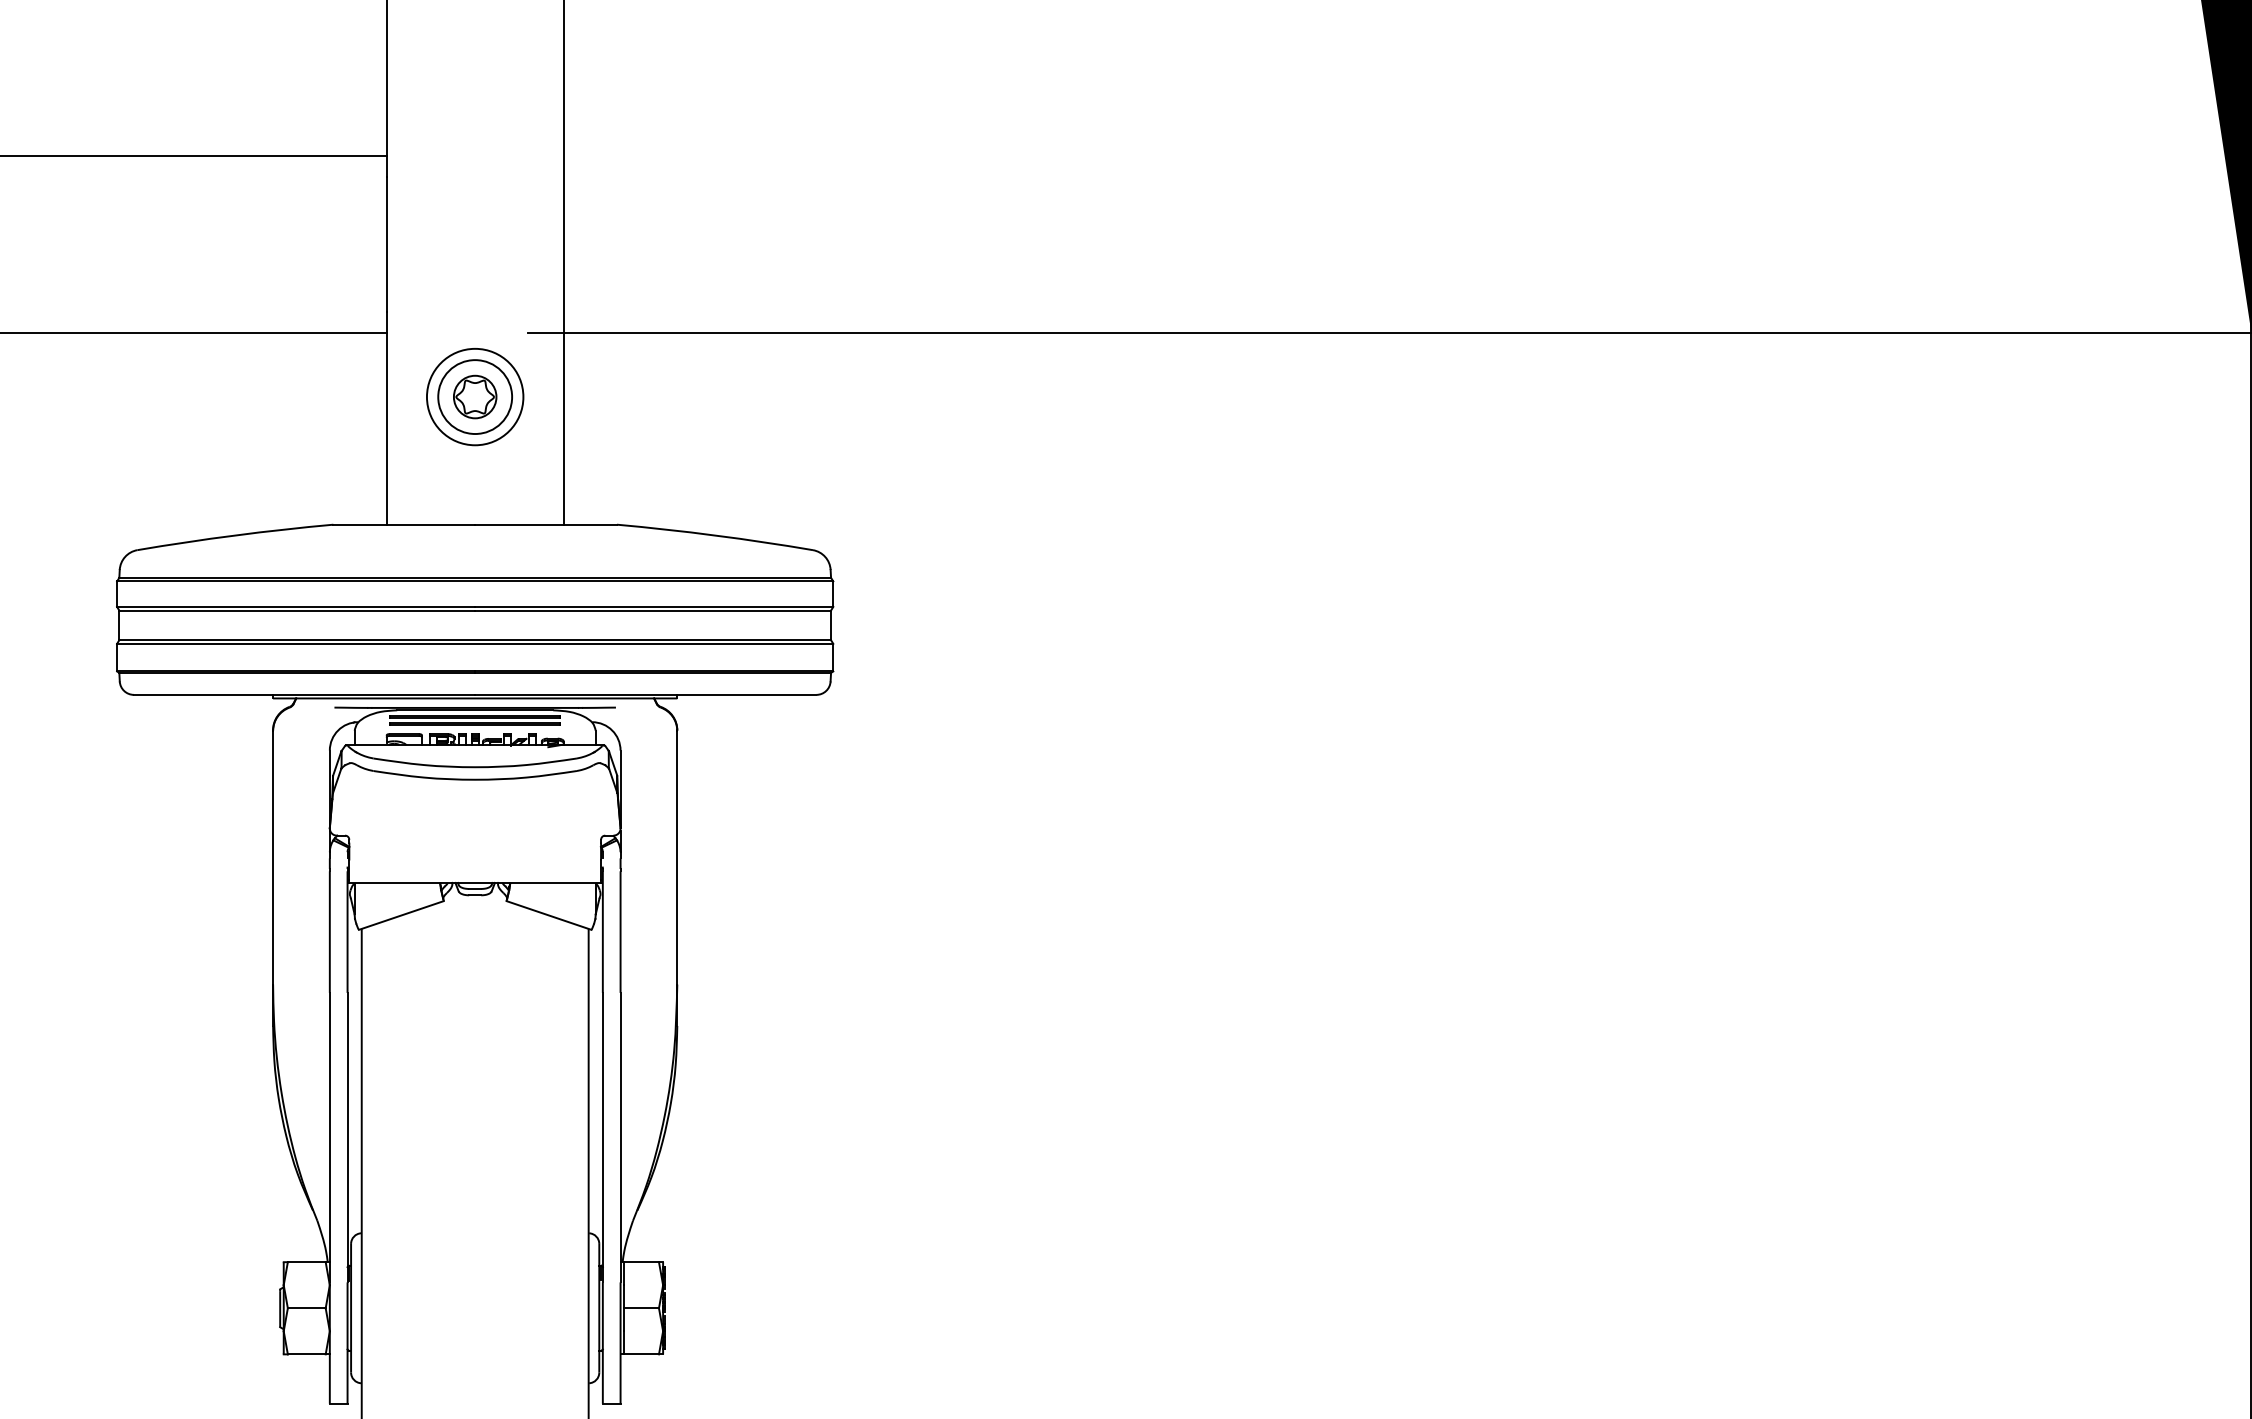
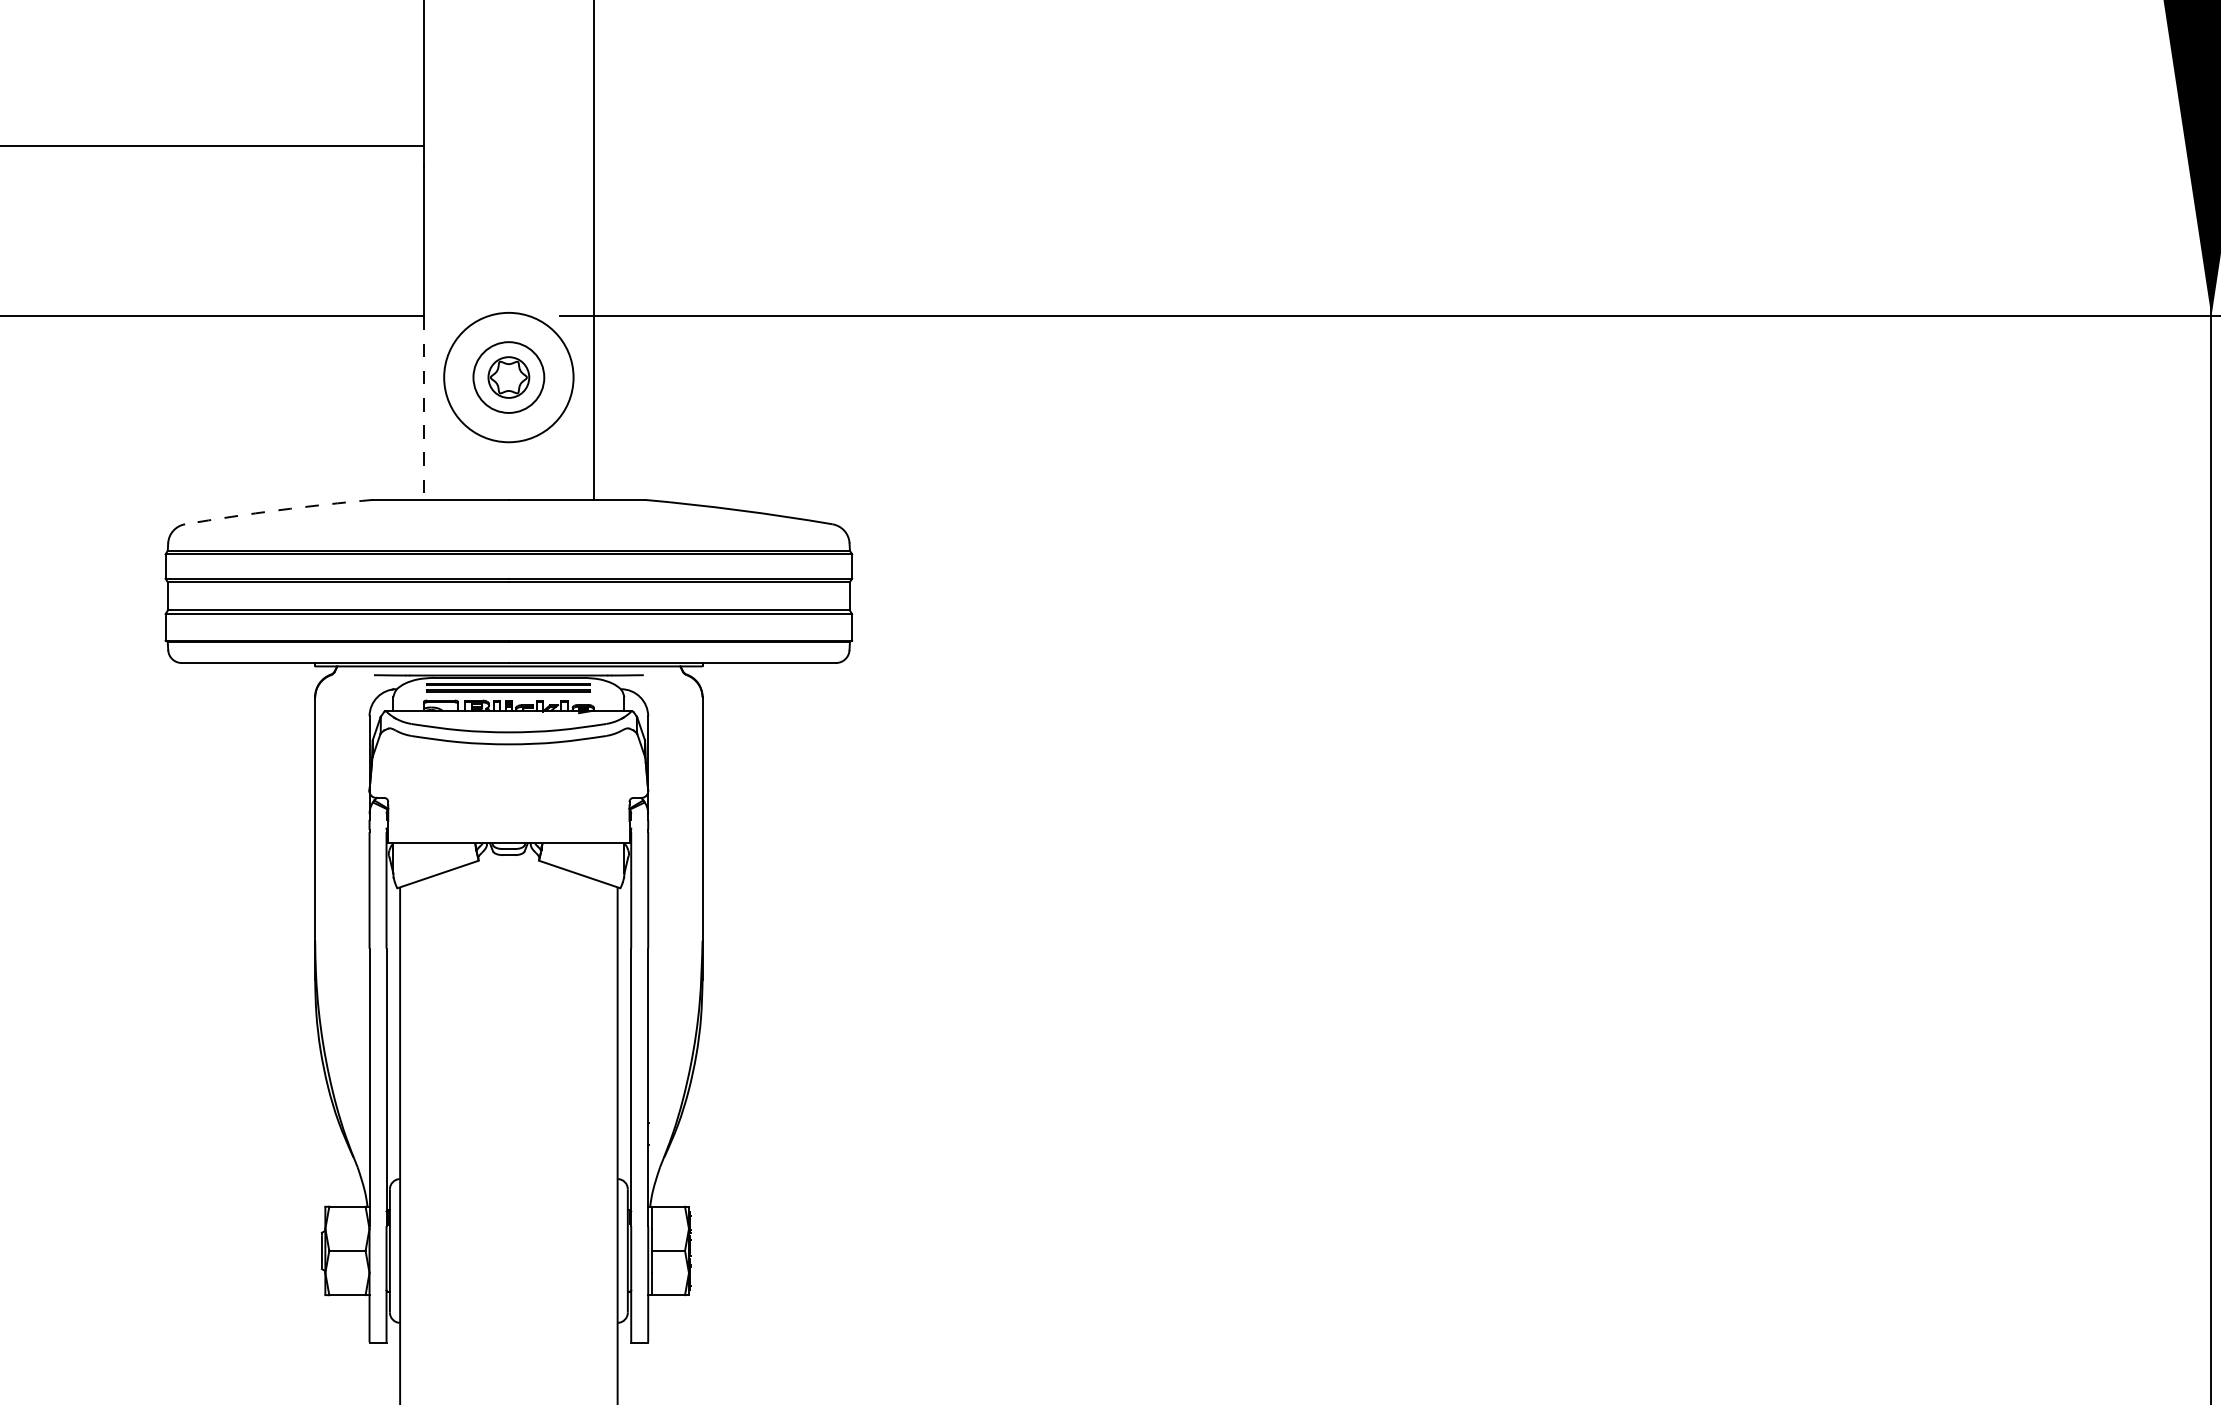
circle: (474, 397) -> (508, 377), size x1.4
line: (386, 429) -> (423, 408), solid -> dashed
arc: (234, 535) -> (278, 510), solid -> dashed

